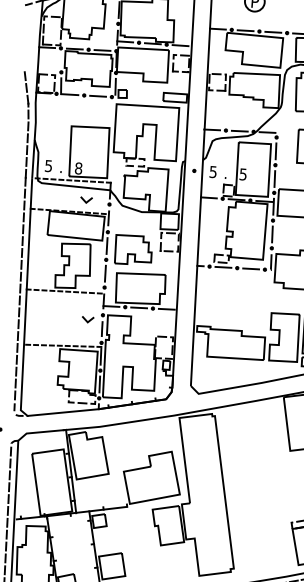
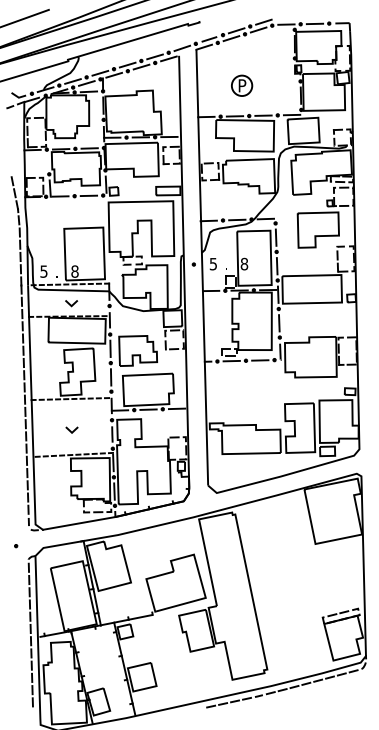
text: (243, 173) -> (244, 263), 5 -> 8
line: (85, 200) -> (70, 303), moved
line: (86, 320) -> (70, 430), moved

